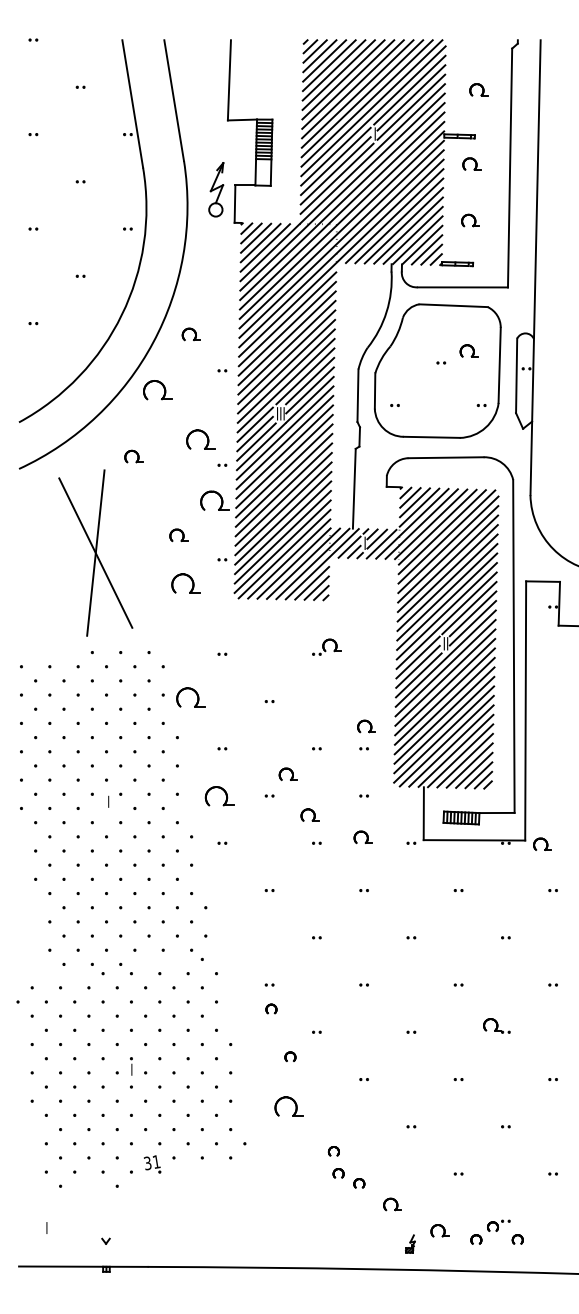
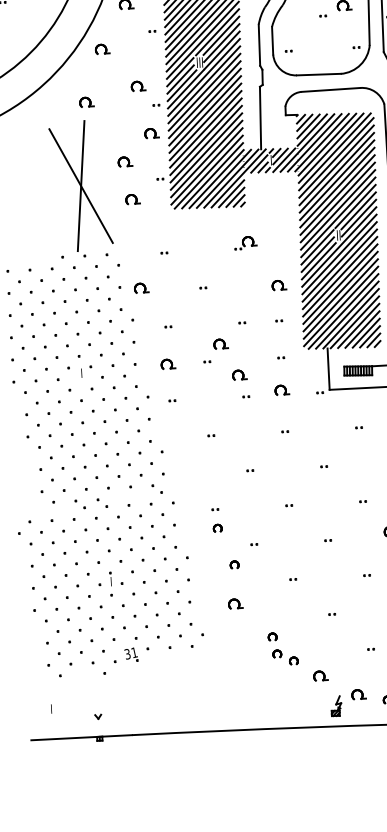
part: (157, 389) -> (102, 48), size x0.62
part: (200, 439) -> (138, 86), size x0.62
part: (214, 500) -> (151, 133), size x0.62
part: (95, 552) -> (80, 185), moved
part: (185, 583) -> (132, 199), size x0.62
part: (190, 697) -> (141, 288), size x0.62
part: (366, 726) -> (279, 285), moved
part: (219, 796) -> (168, 364), size x0.62
part: (288, 1106) -> (235, 603), size x0.62
part: (410, 1243) -> (336, 705), size x1.43

